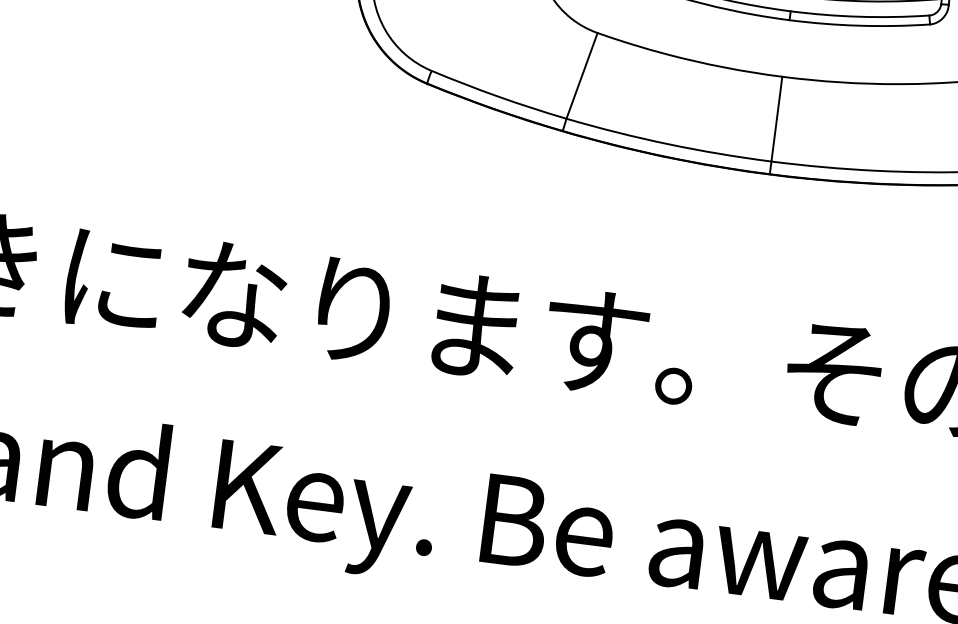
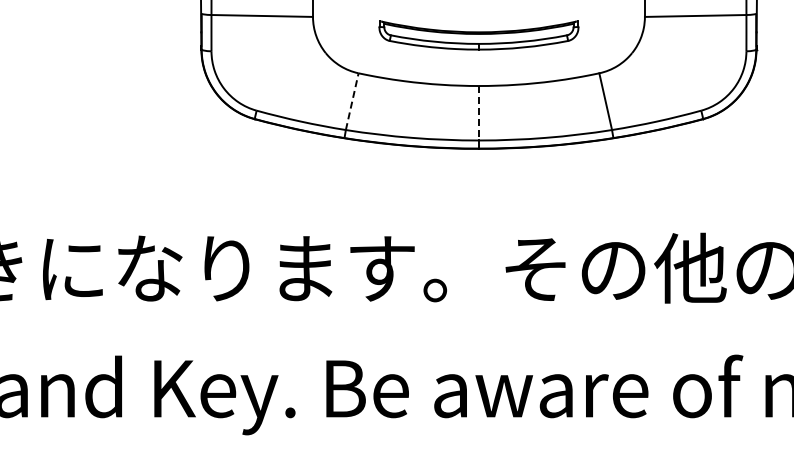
line: (582, 75) -> (352, 101), solid -> dashed
line: (776, 119) -> (478, 113), solid -> dashed

